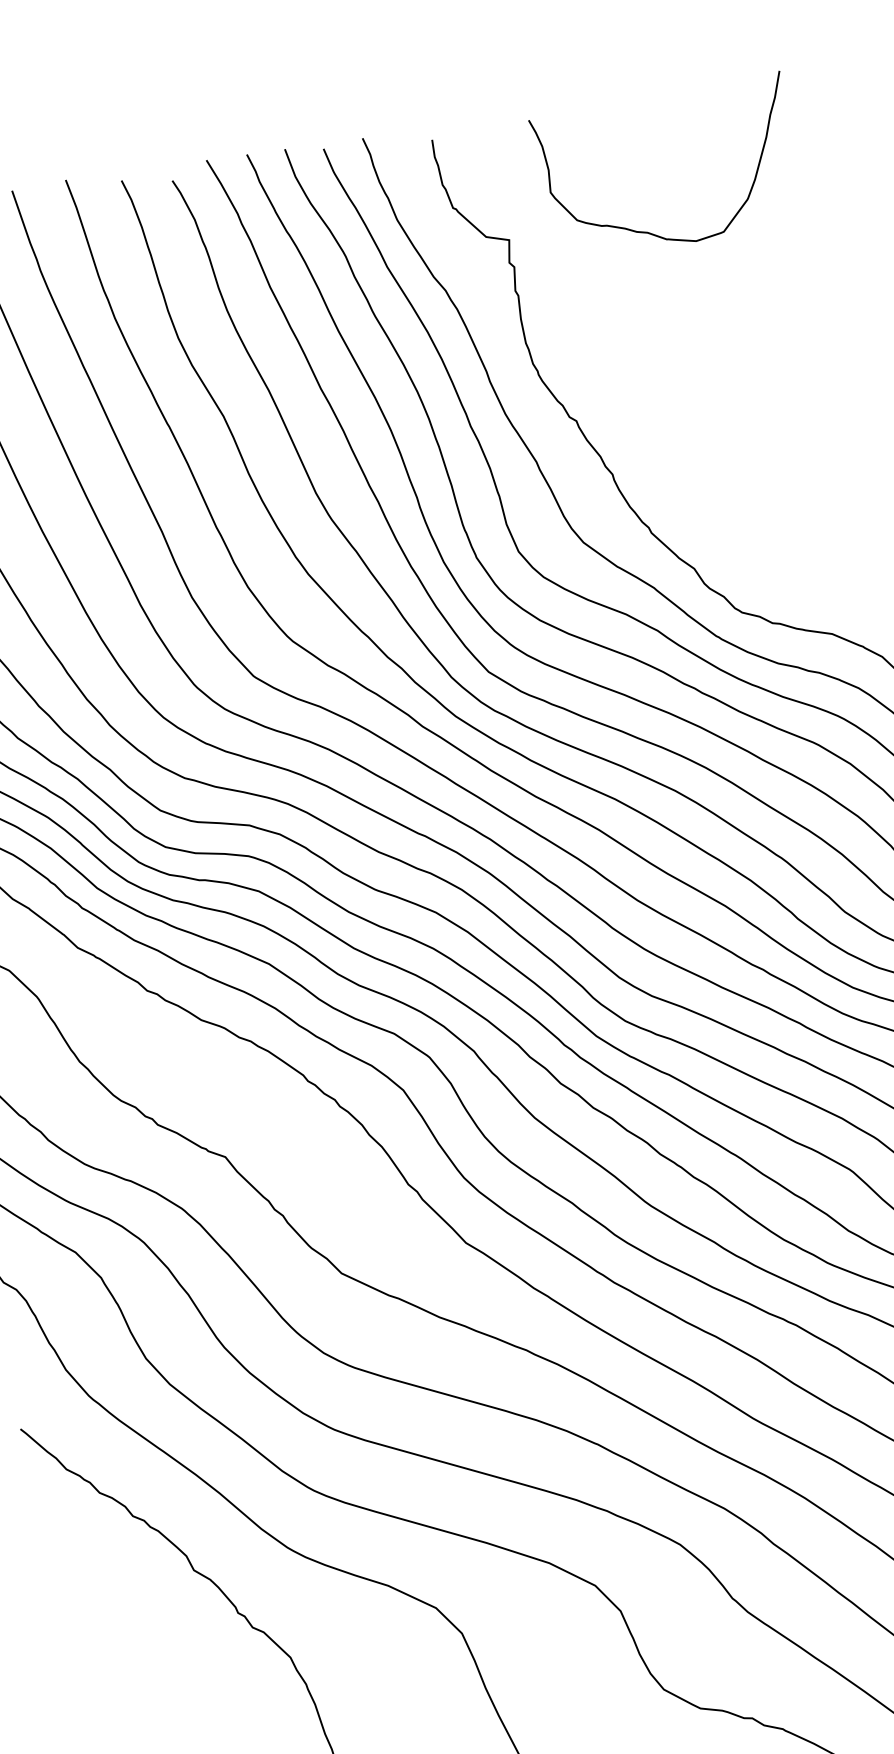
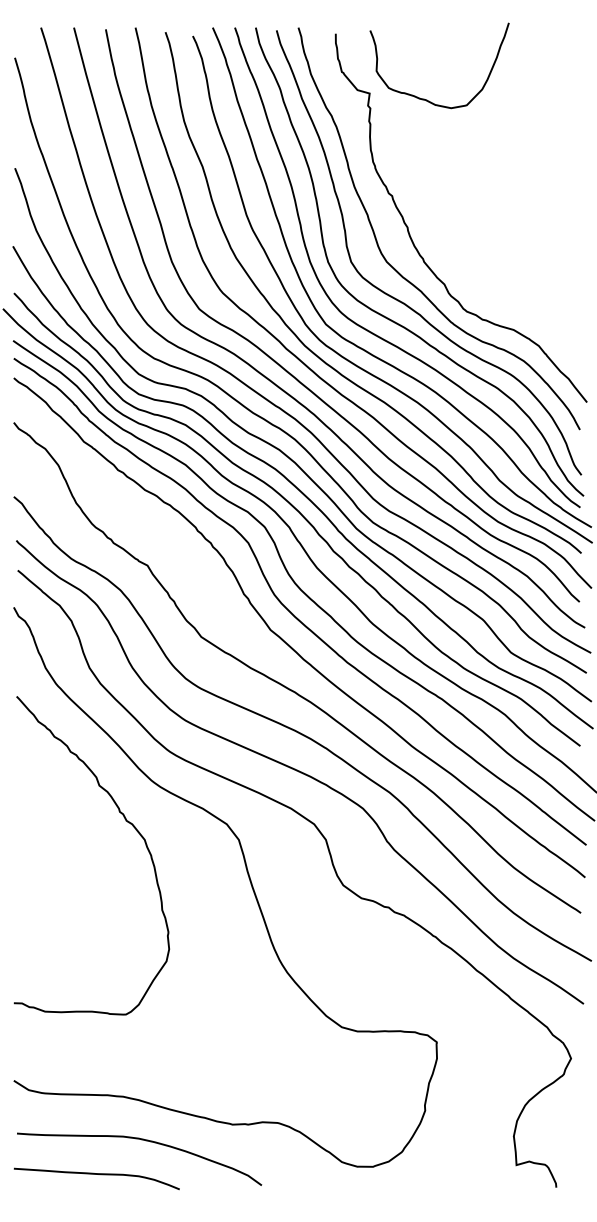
curve: (650, 231) -> (427, 99), moved

